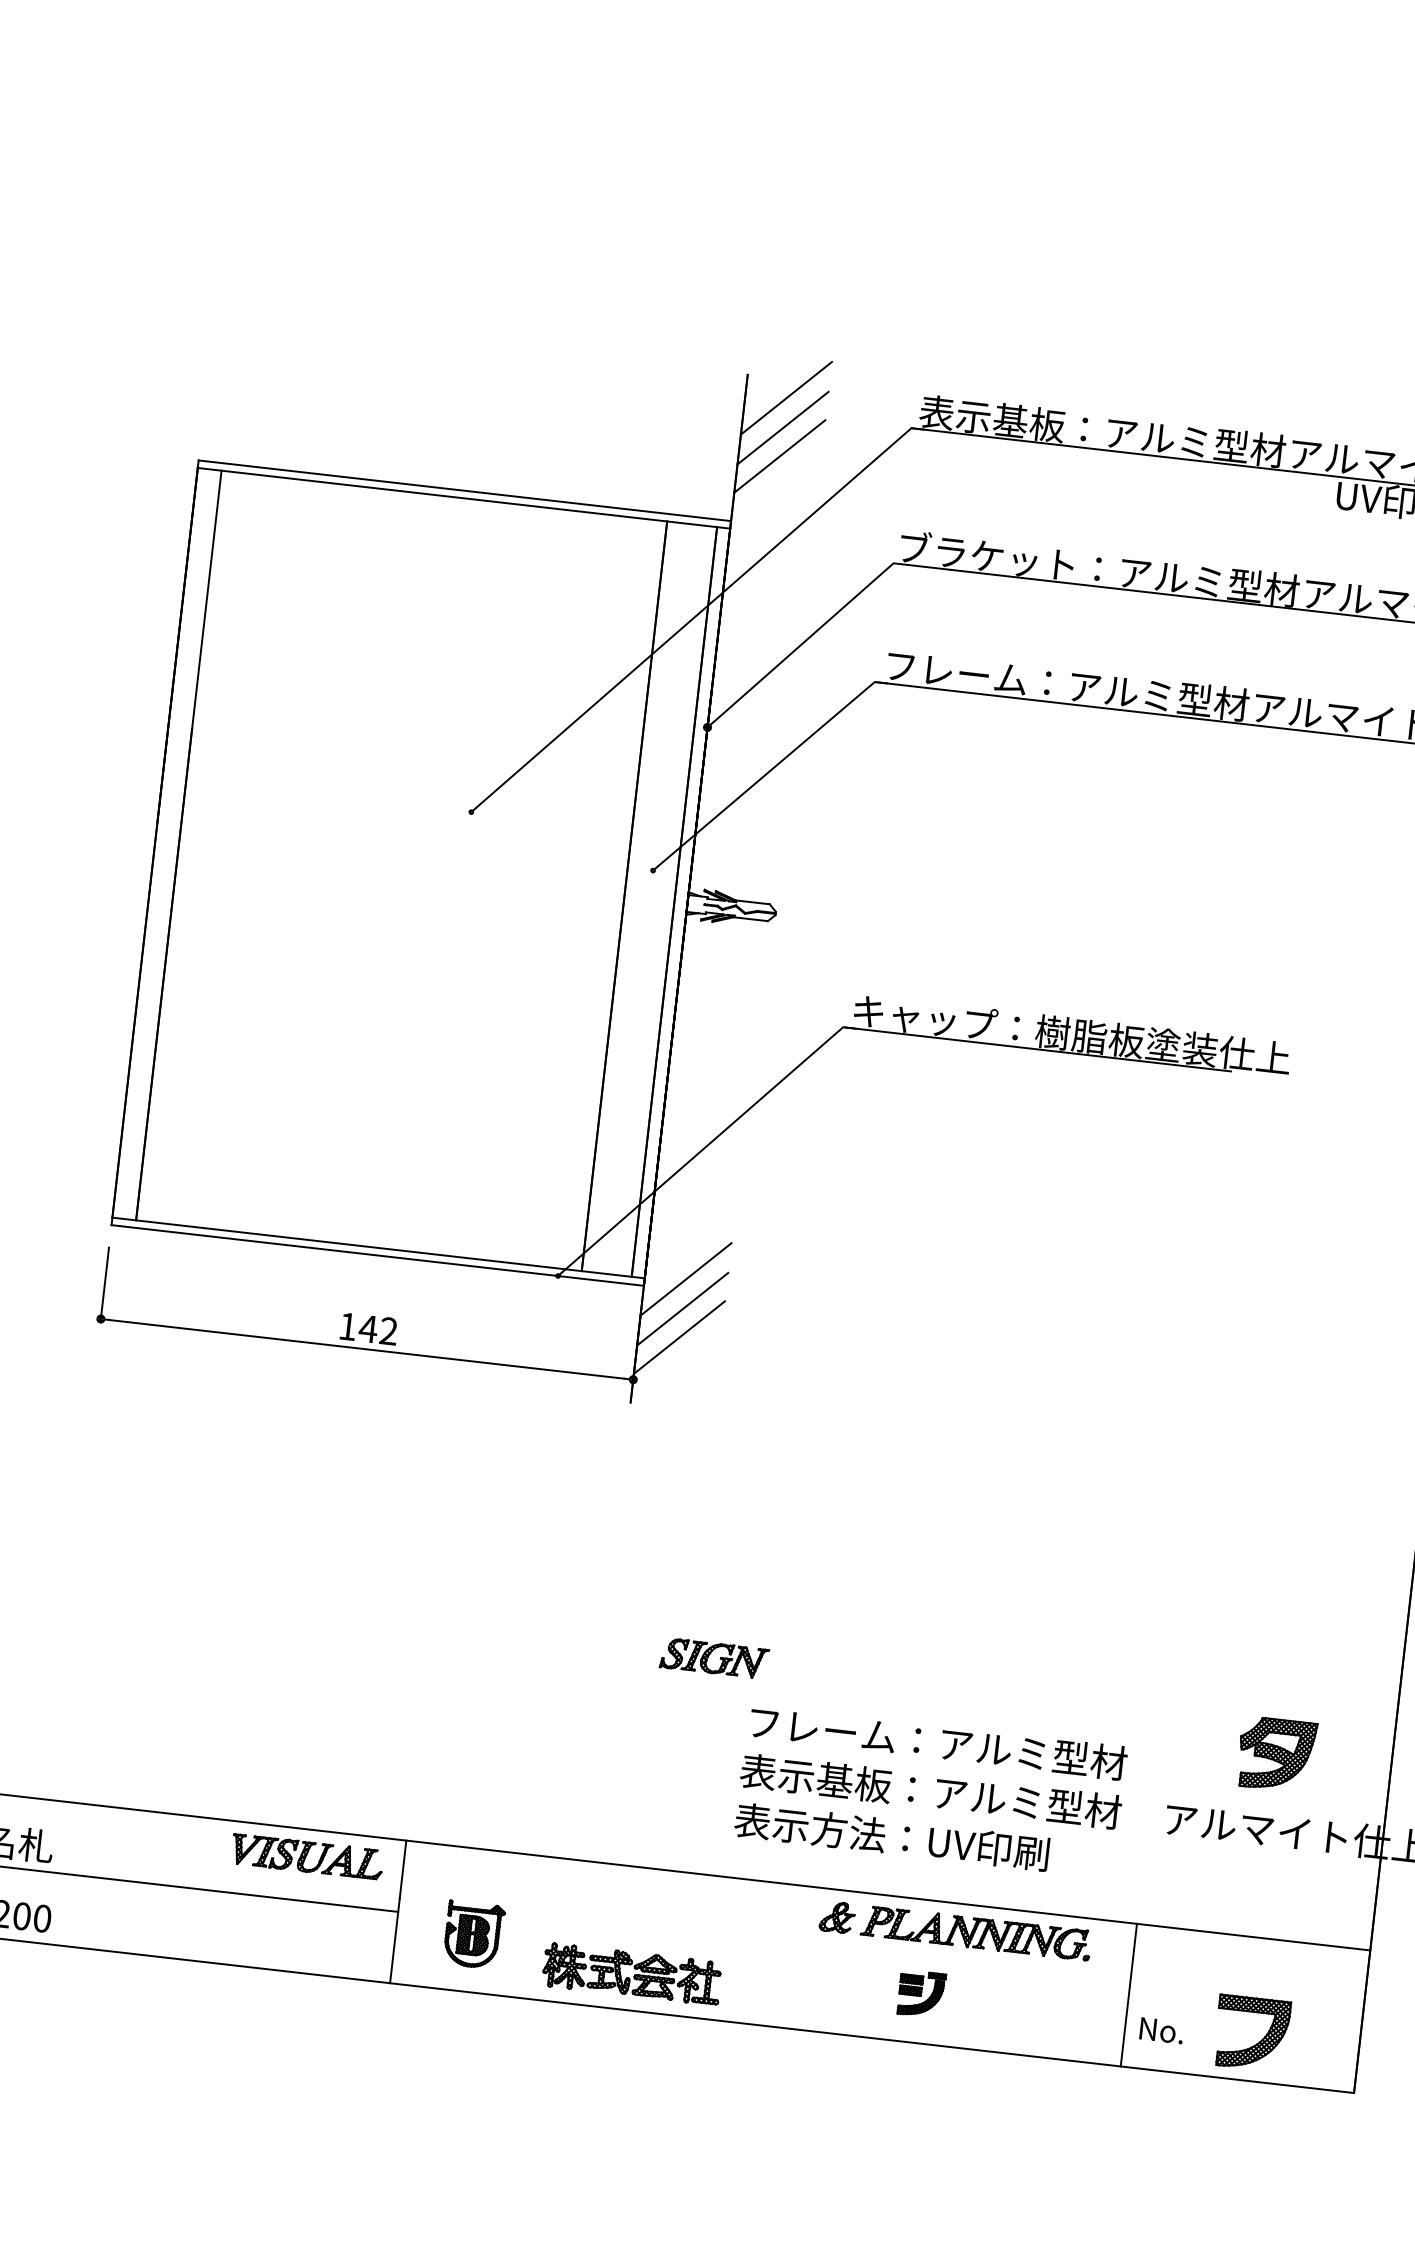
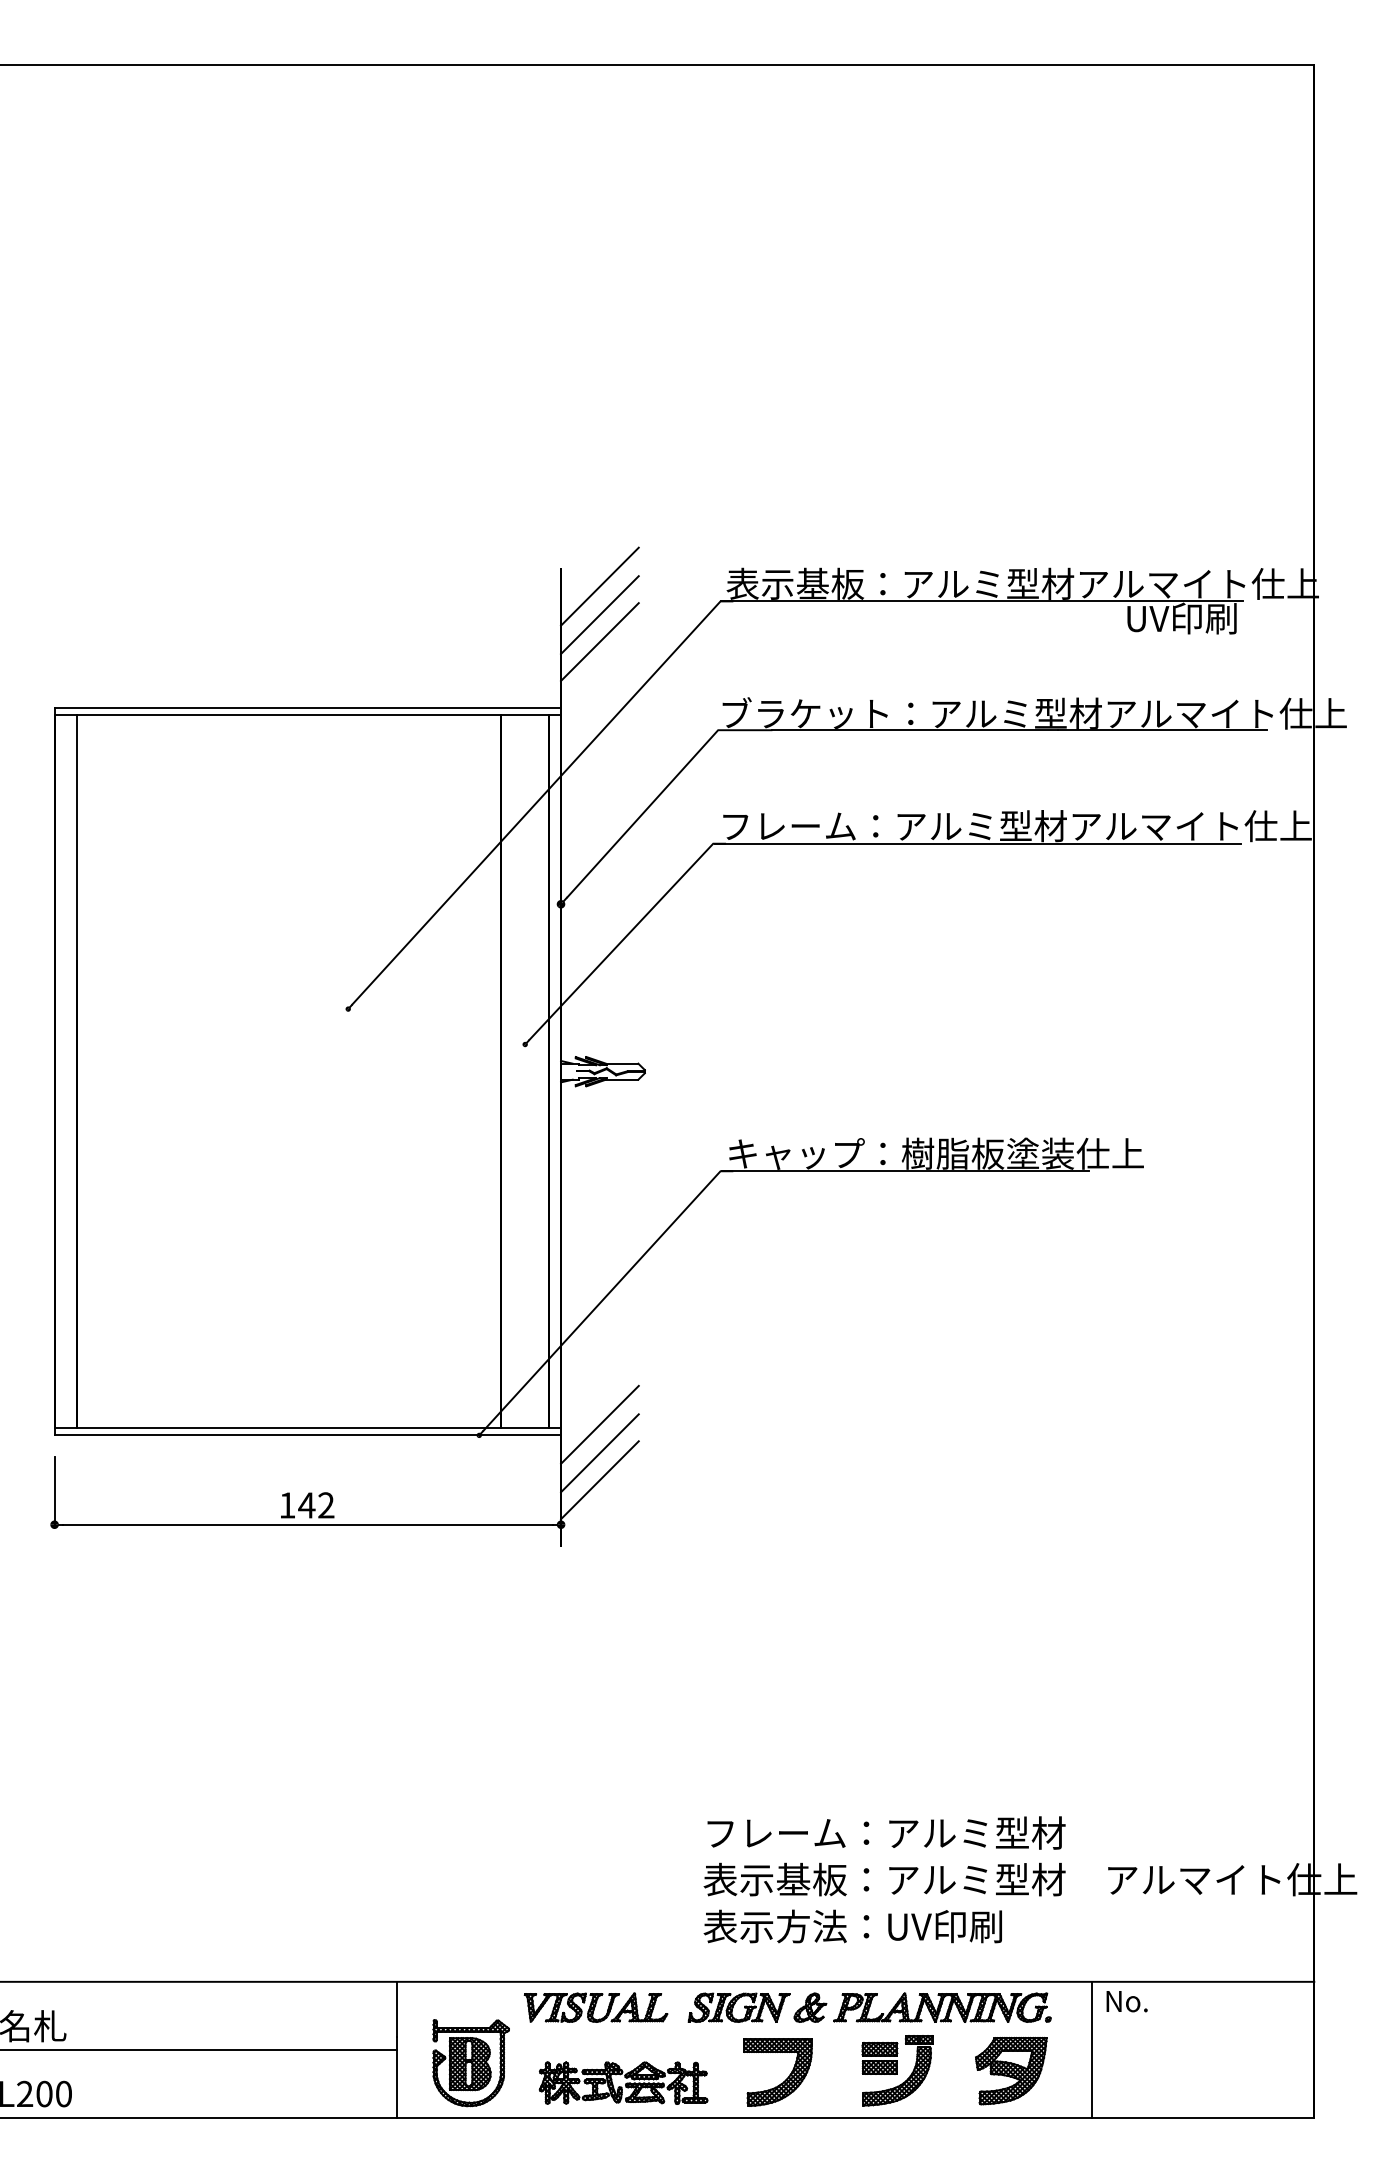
part: (713, 1658) -> (738, 2007), moved
part: (1276, 1755) -> (1011, 2071), moved
part: (306, 1856) -> (595, 2007), moved
part: (473, 1935) -> (470, 2063), size x1.43
part: (921, 1993) -> (897, 2070), size x1.67
text: (1161, 2030) -> (1126, 2001), moved
part: (1258, 2041) -> (785, 2079), moved

